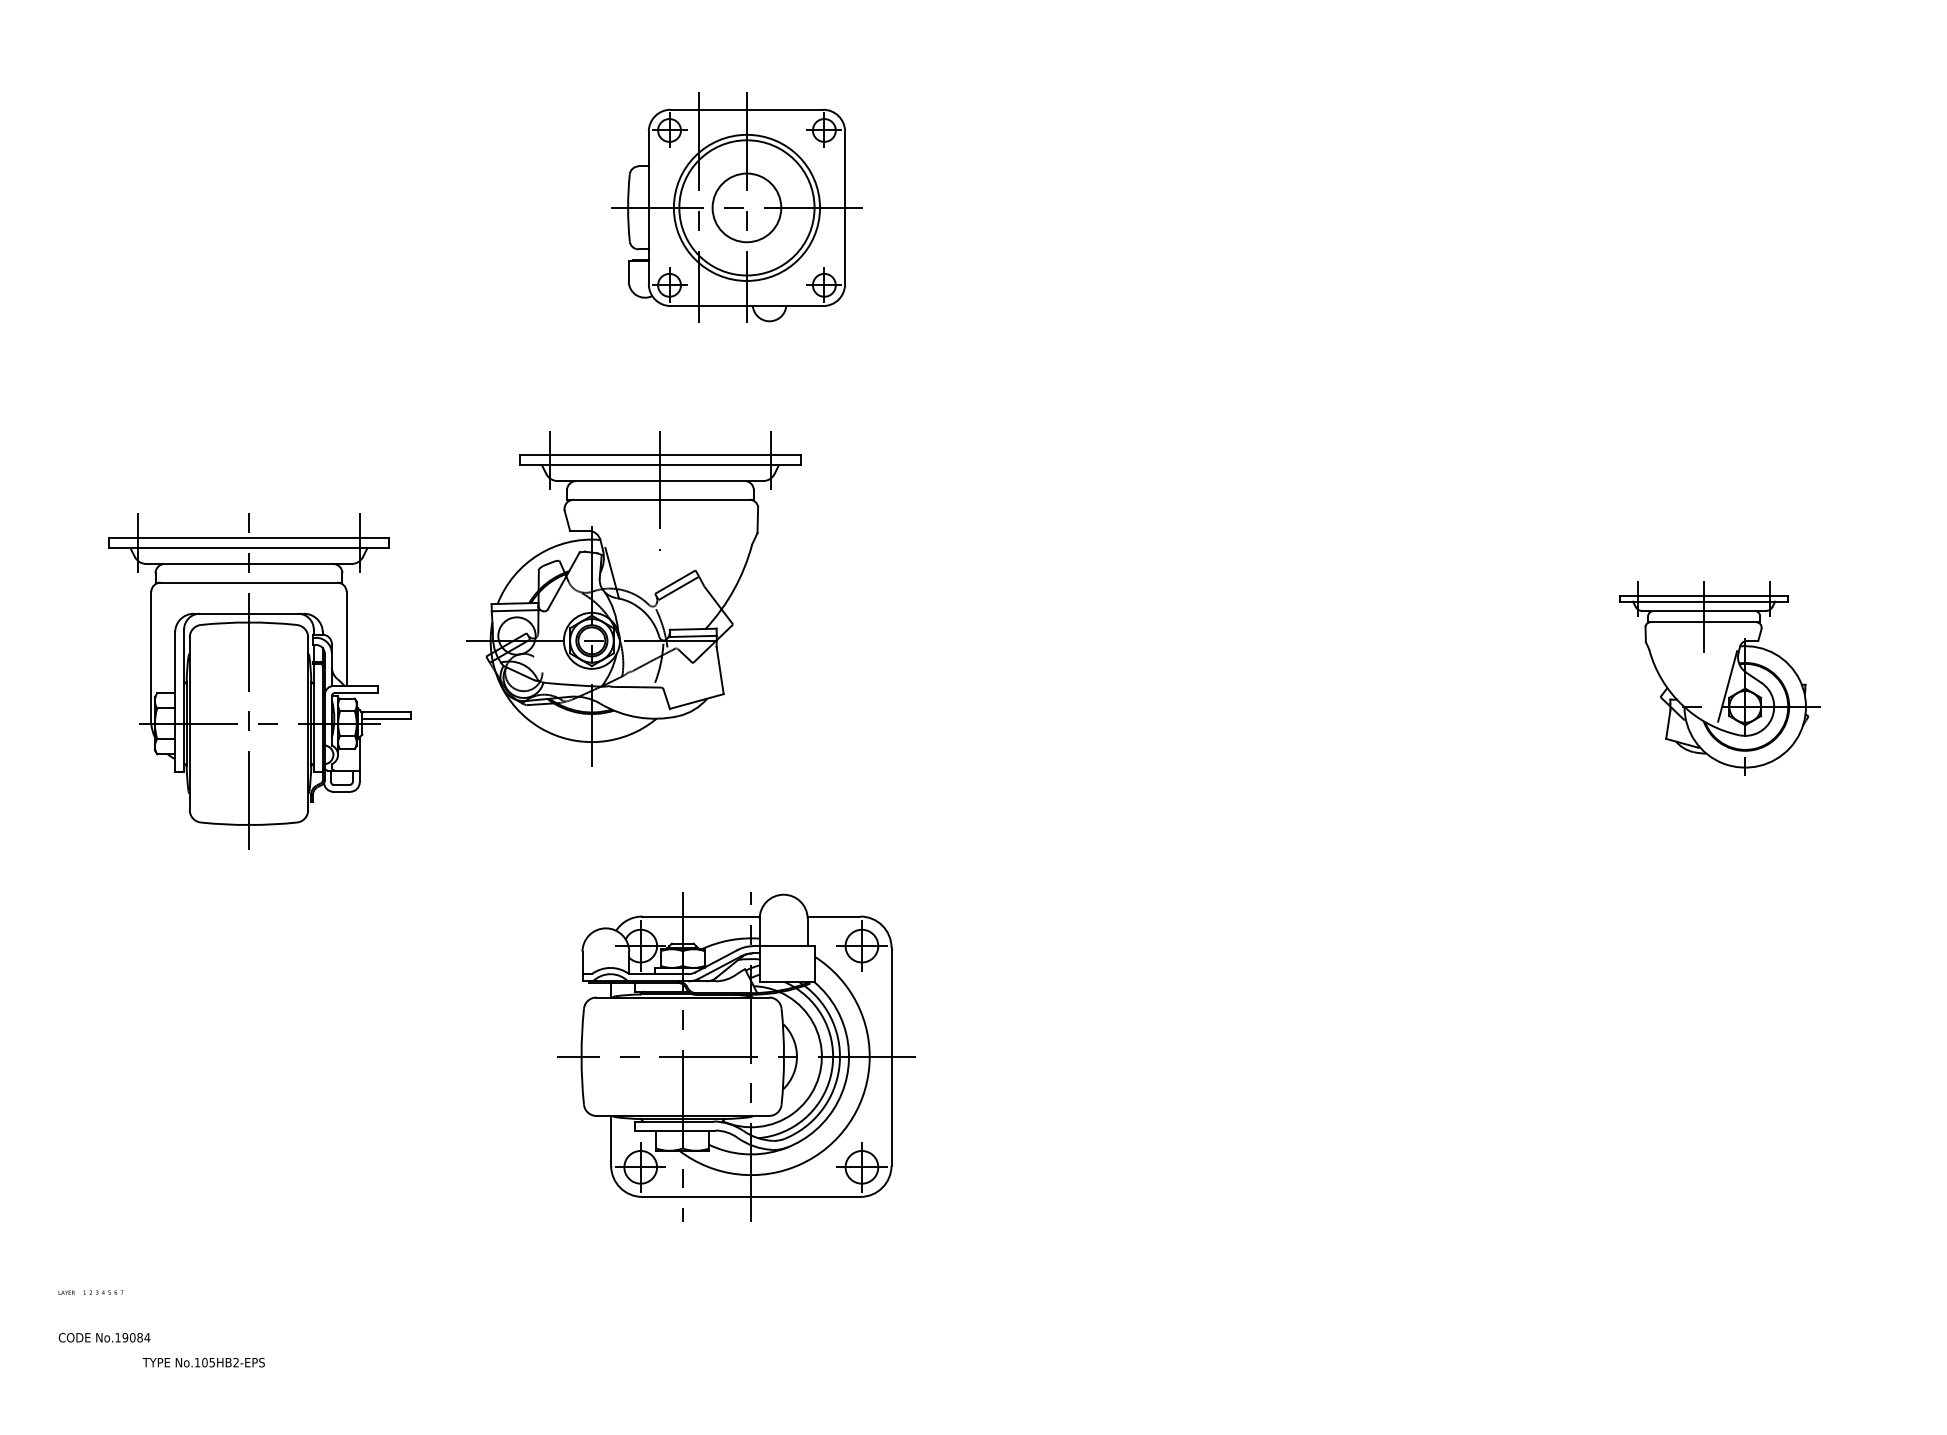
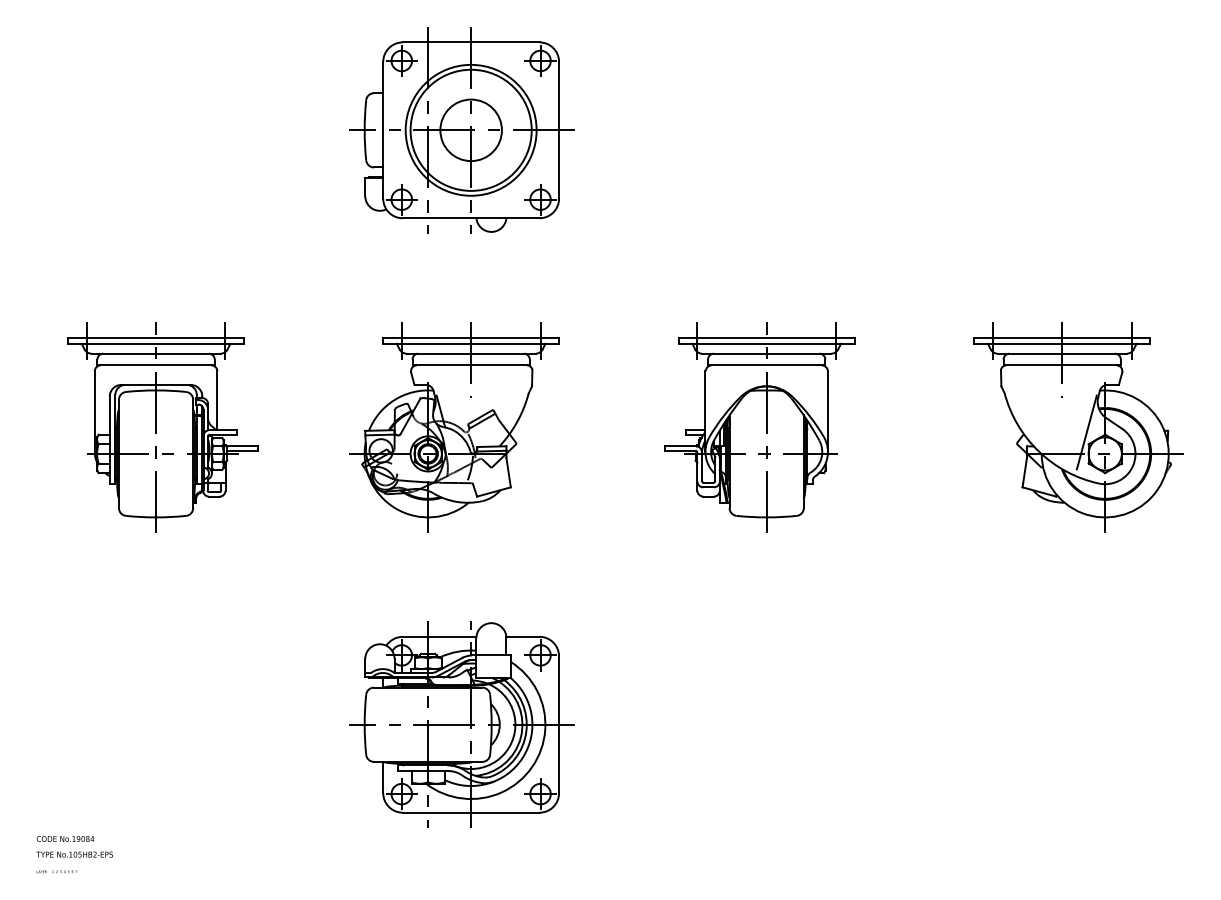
part: (735, 208) -> (461, 130), size x1.43
part: (633, 598) -> (454, 427), moved
part: (1211, 681) -> (759, 427), added
part: (1719, 681) -> (1078, 427), size x1.67
part: (735, 1056) -> (461, 724), moved
text: (90, 1292) -> (56, 871), moved
text: (203, 1362) -> (74, 854), moved

